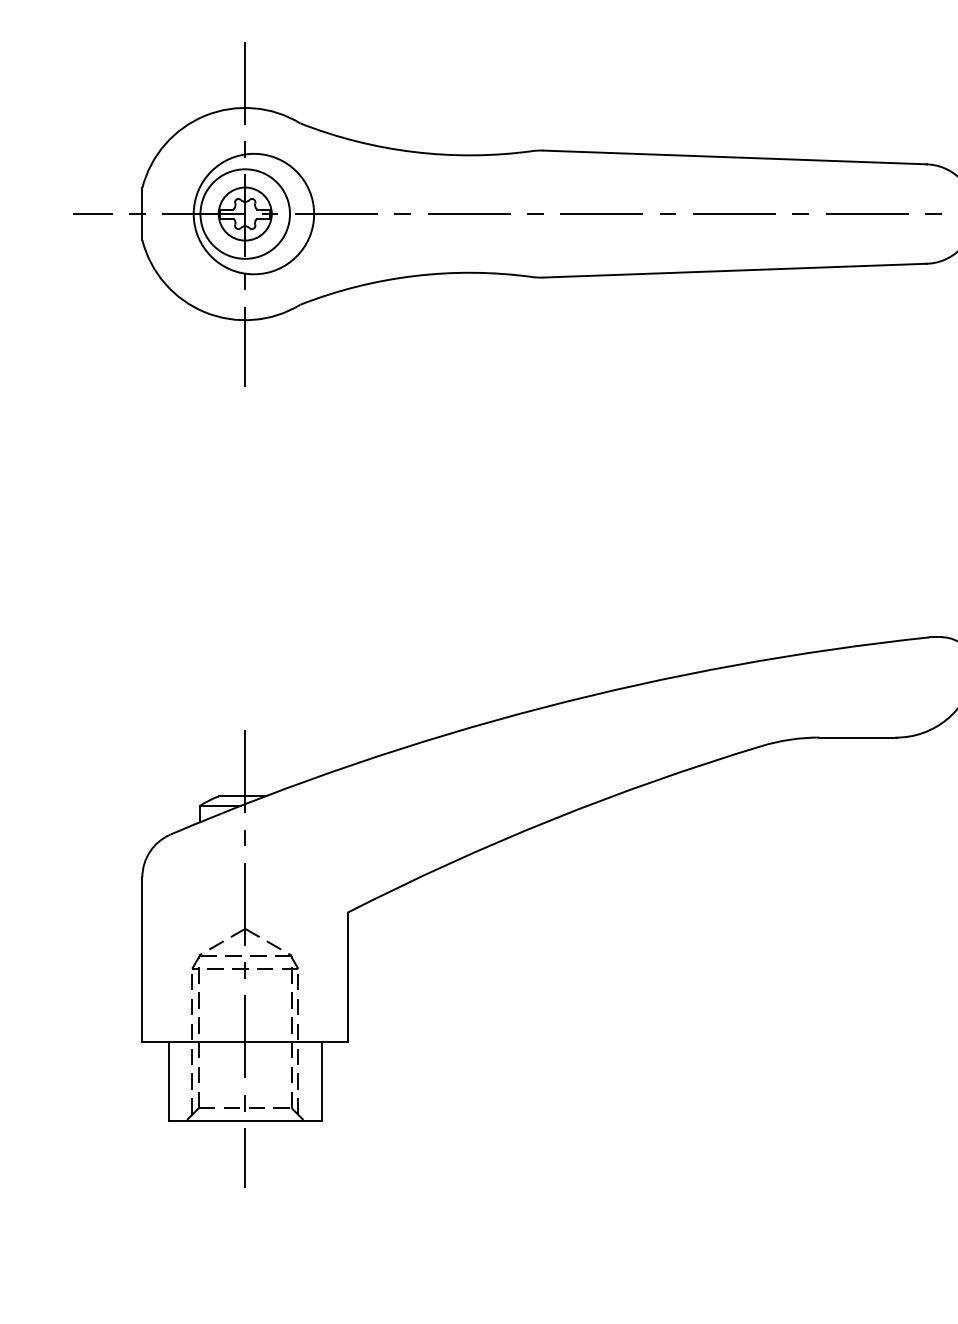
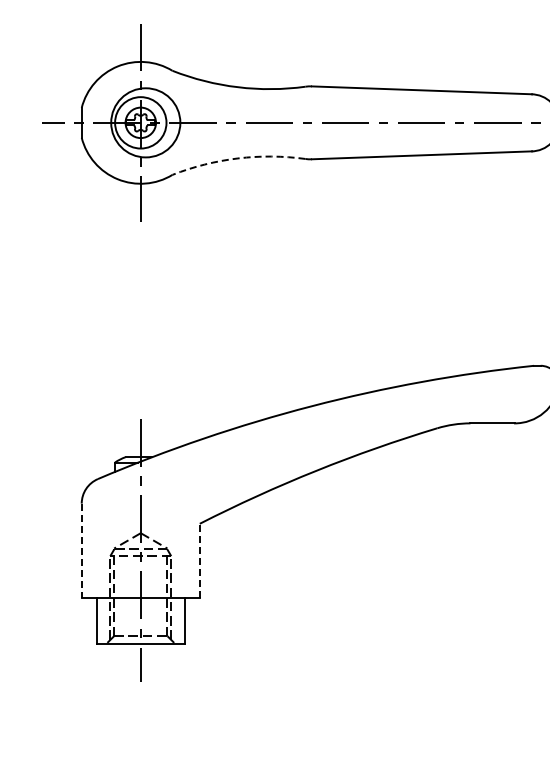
arc: (413, 276) -> (237, 158), solid -> dashed
line: (141, 960) -> (81, 551), solid -> dashed
line: (347, 976) -> (199, 560), solid -> dashed

